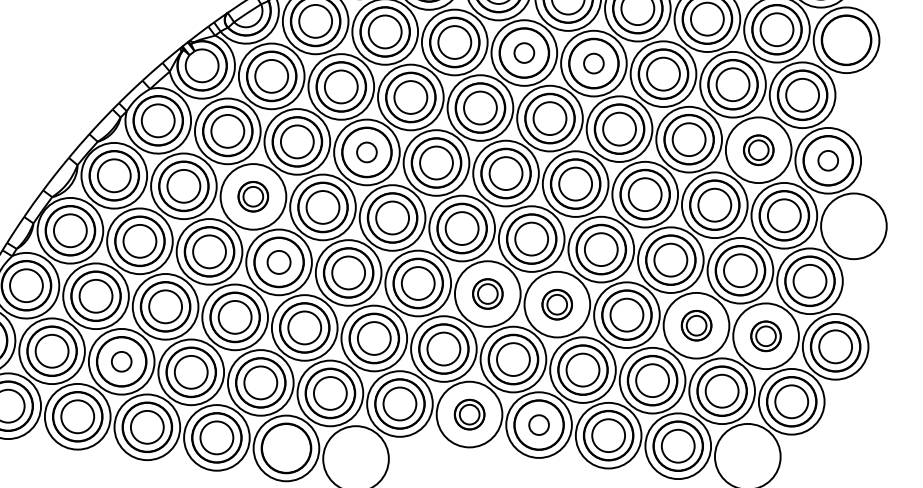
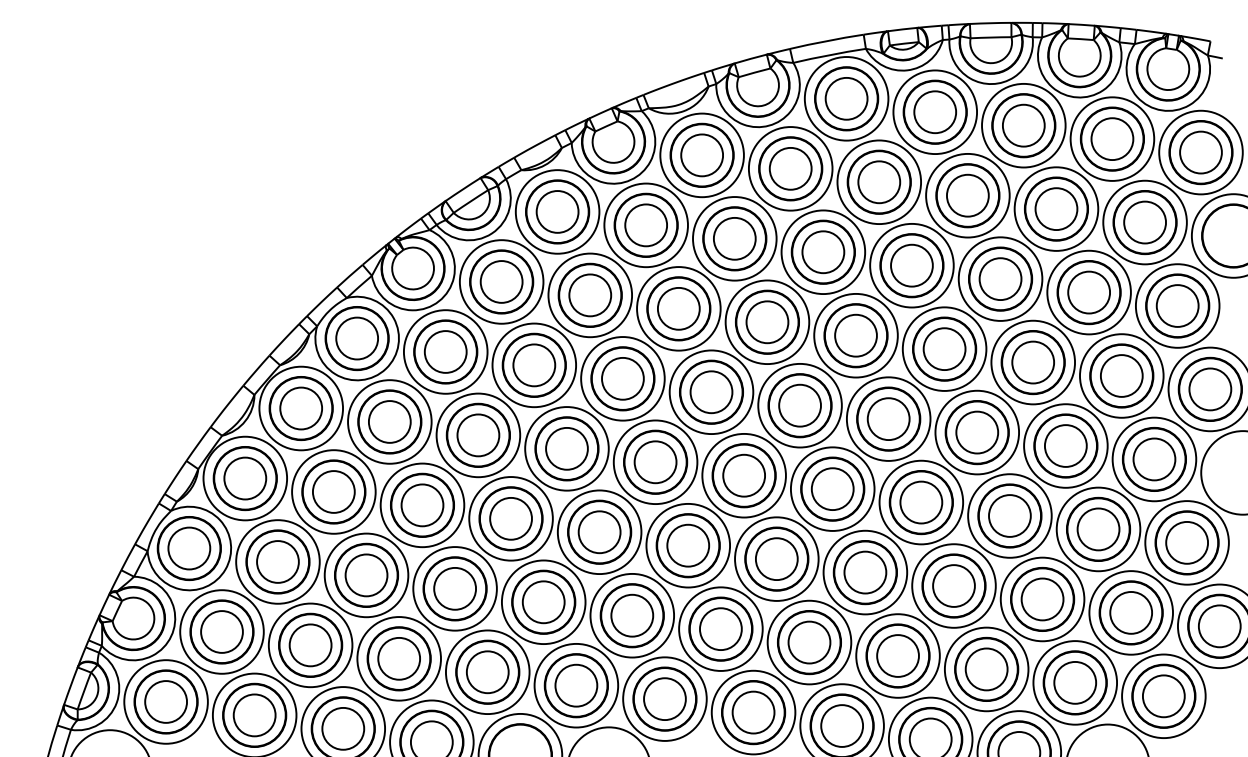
circle: (524, 53) -> (823, 252), size x1.67
circle: (593, 63) -> (911, 265), size x1.67
part: (758, 149) -> (1121, 375), size x1.67
circle: (366, 152) -> (622, 378), size x1.67
circle: (828, 160) -> (1210, 389), size x1.67
part: (252, 196) -> (477, 434), size x1.67
circle: (278, 262) -> (510, 518), size x1.43
part: (487, 293) -> (776, 558), size x1.67
part: (556, 304) -> (864, 572), size x1.67
part: (696, 325) -> (1042, 599), size x1.67
part: (765, 335) -> (1130, 612), size x1.67
circle: (121, 361) -> (310, 645), size x1.67
part: (469, 414) -> (753, 712), size x1.67
circle: (539, 424) -> (842, 725), size x1.67

